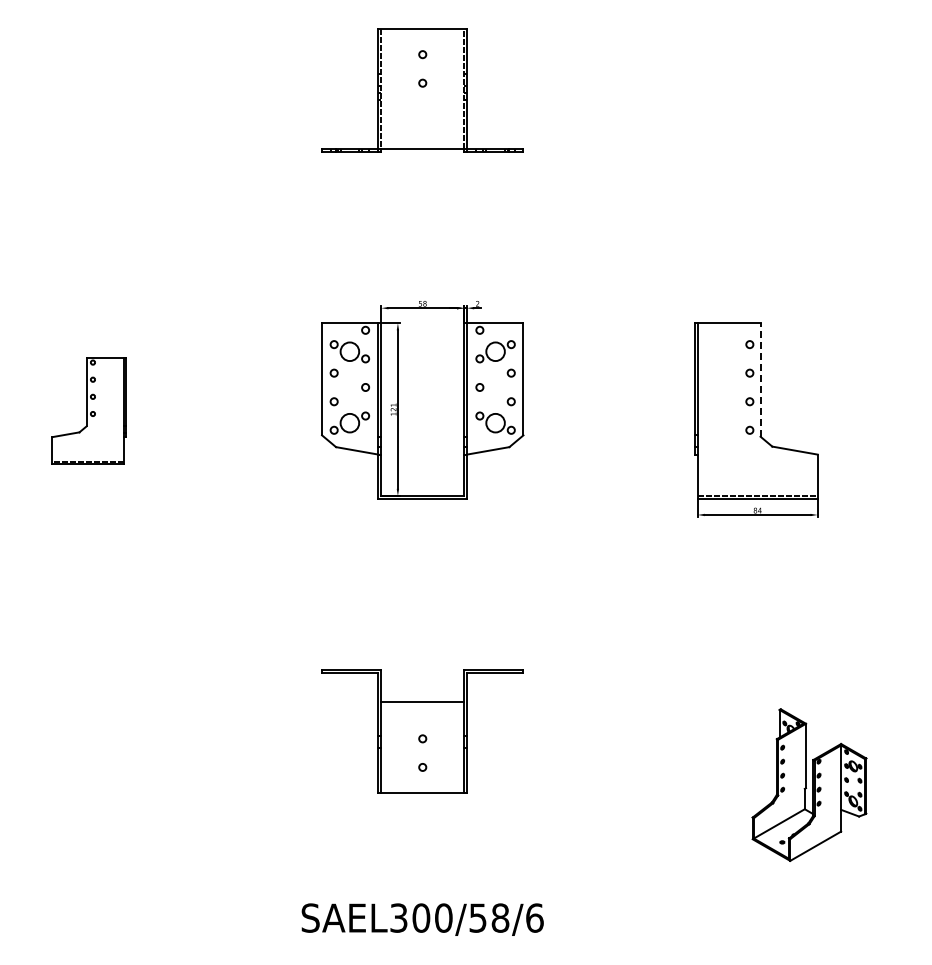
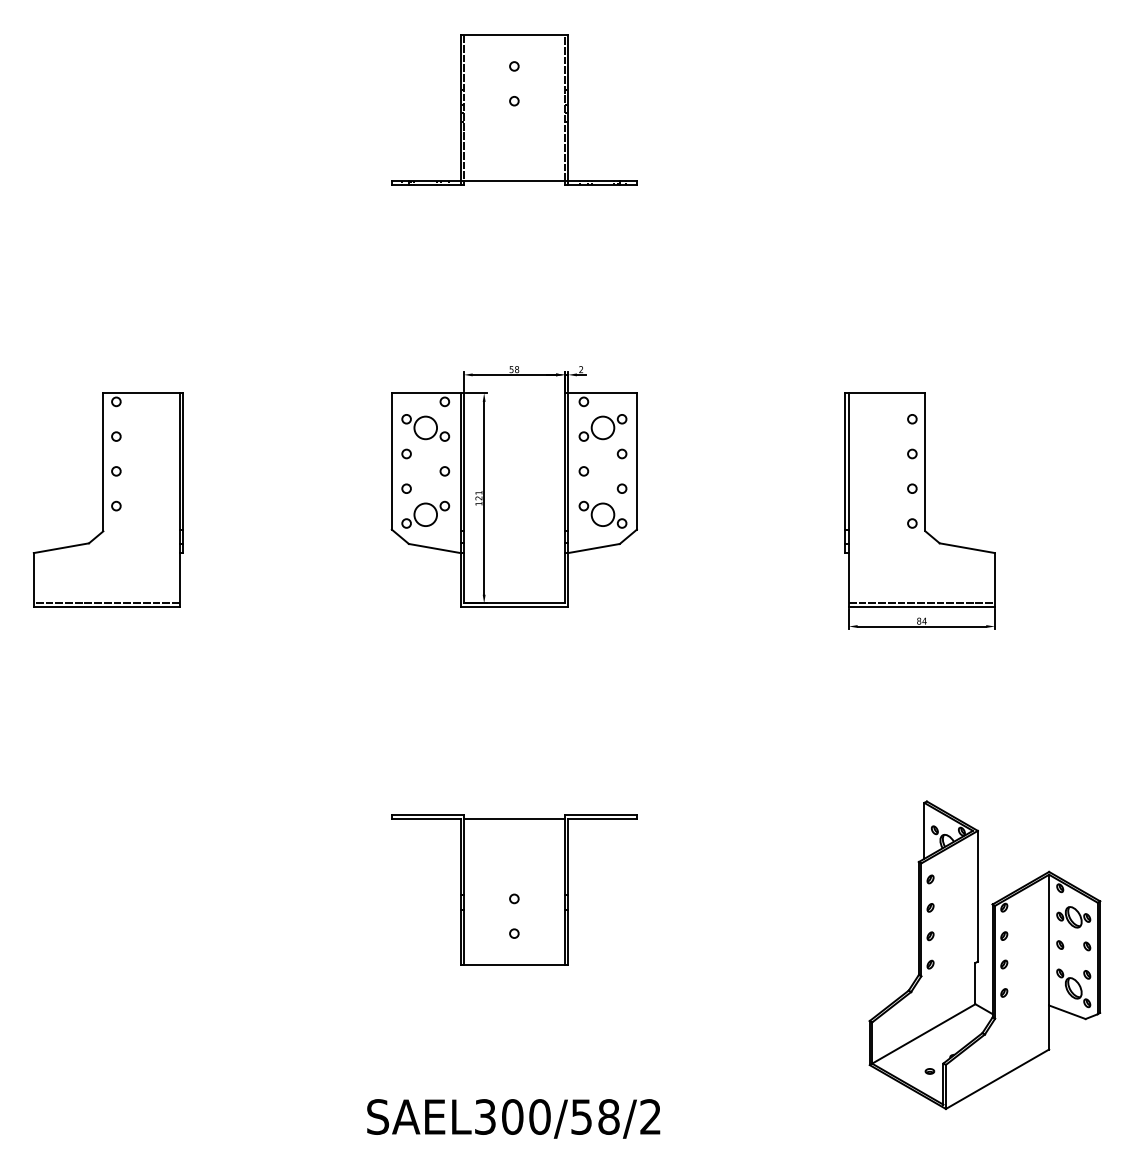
line: (760, 379) -> (925, 461), dashed -> solid
part: (88, 410) -> (107, 499), size x1.67
line: (422, 702) -> (514, 819), moved
part: (809, 784) -> (984, 954), size x1.67
text: (534, 917) -> (650, 1116), SAEL300/58/6 -> SAEL300/58/2

